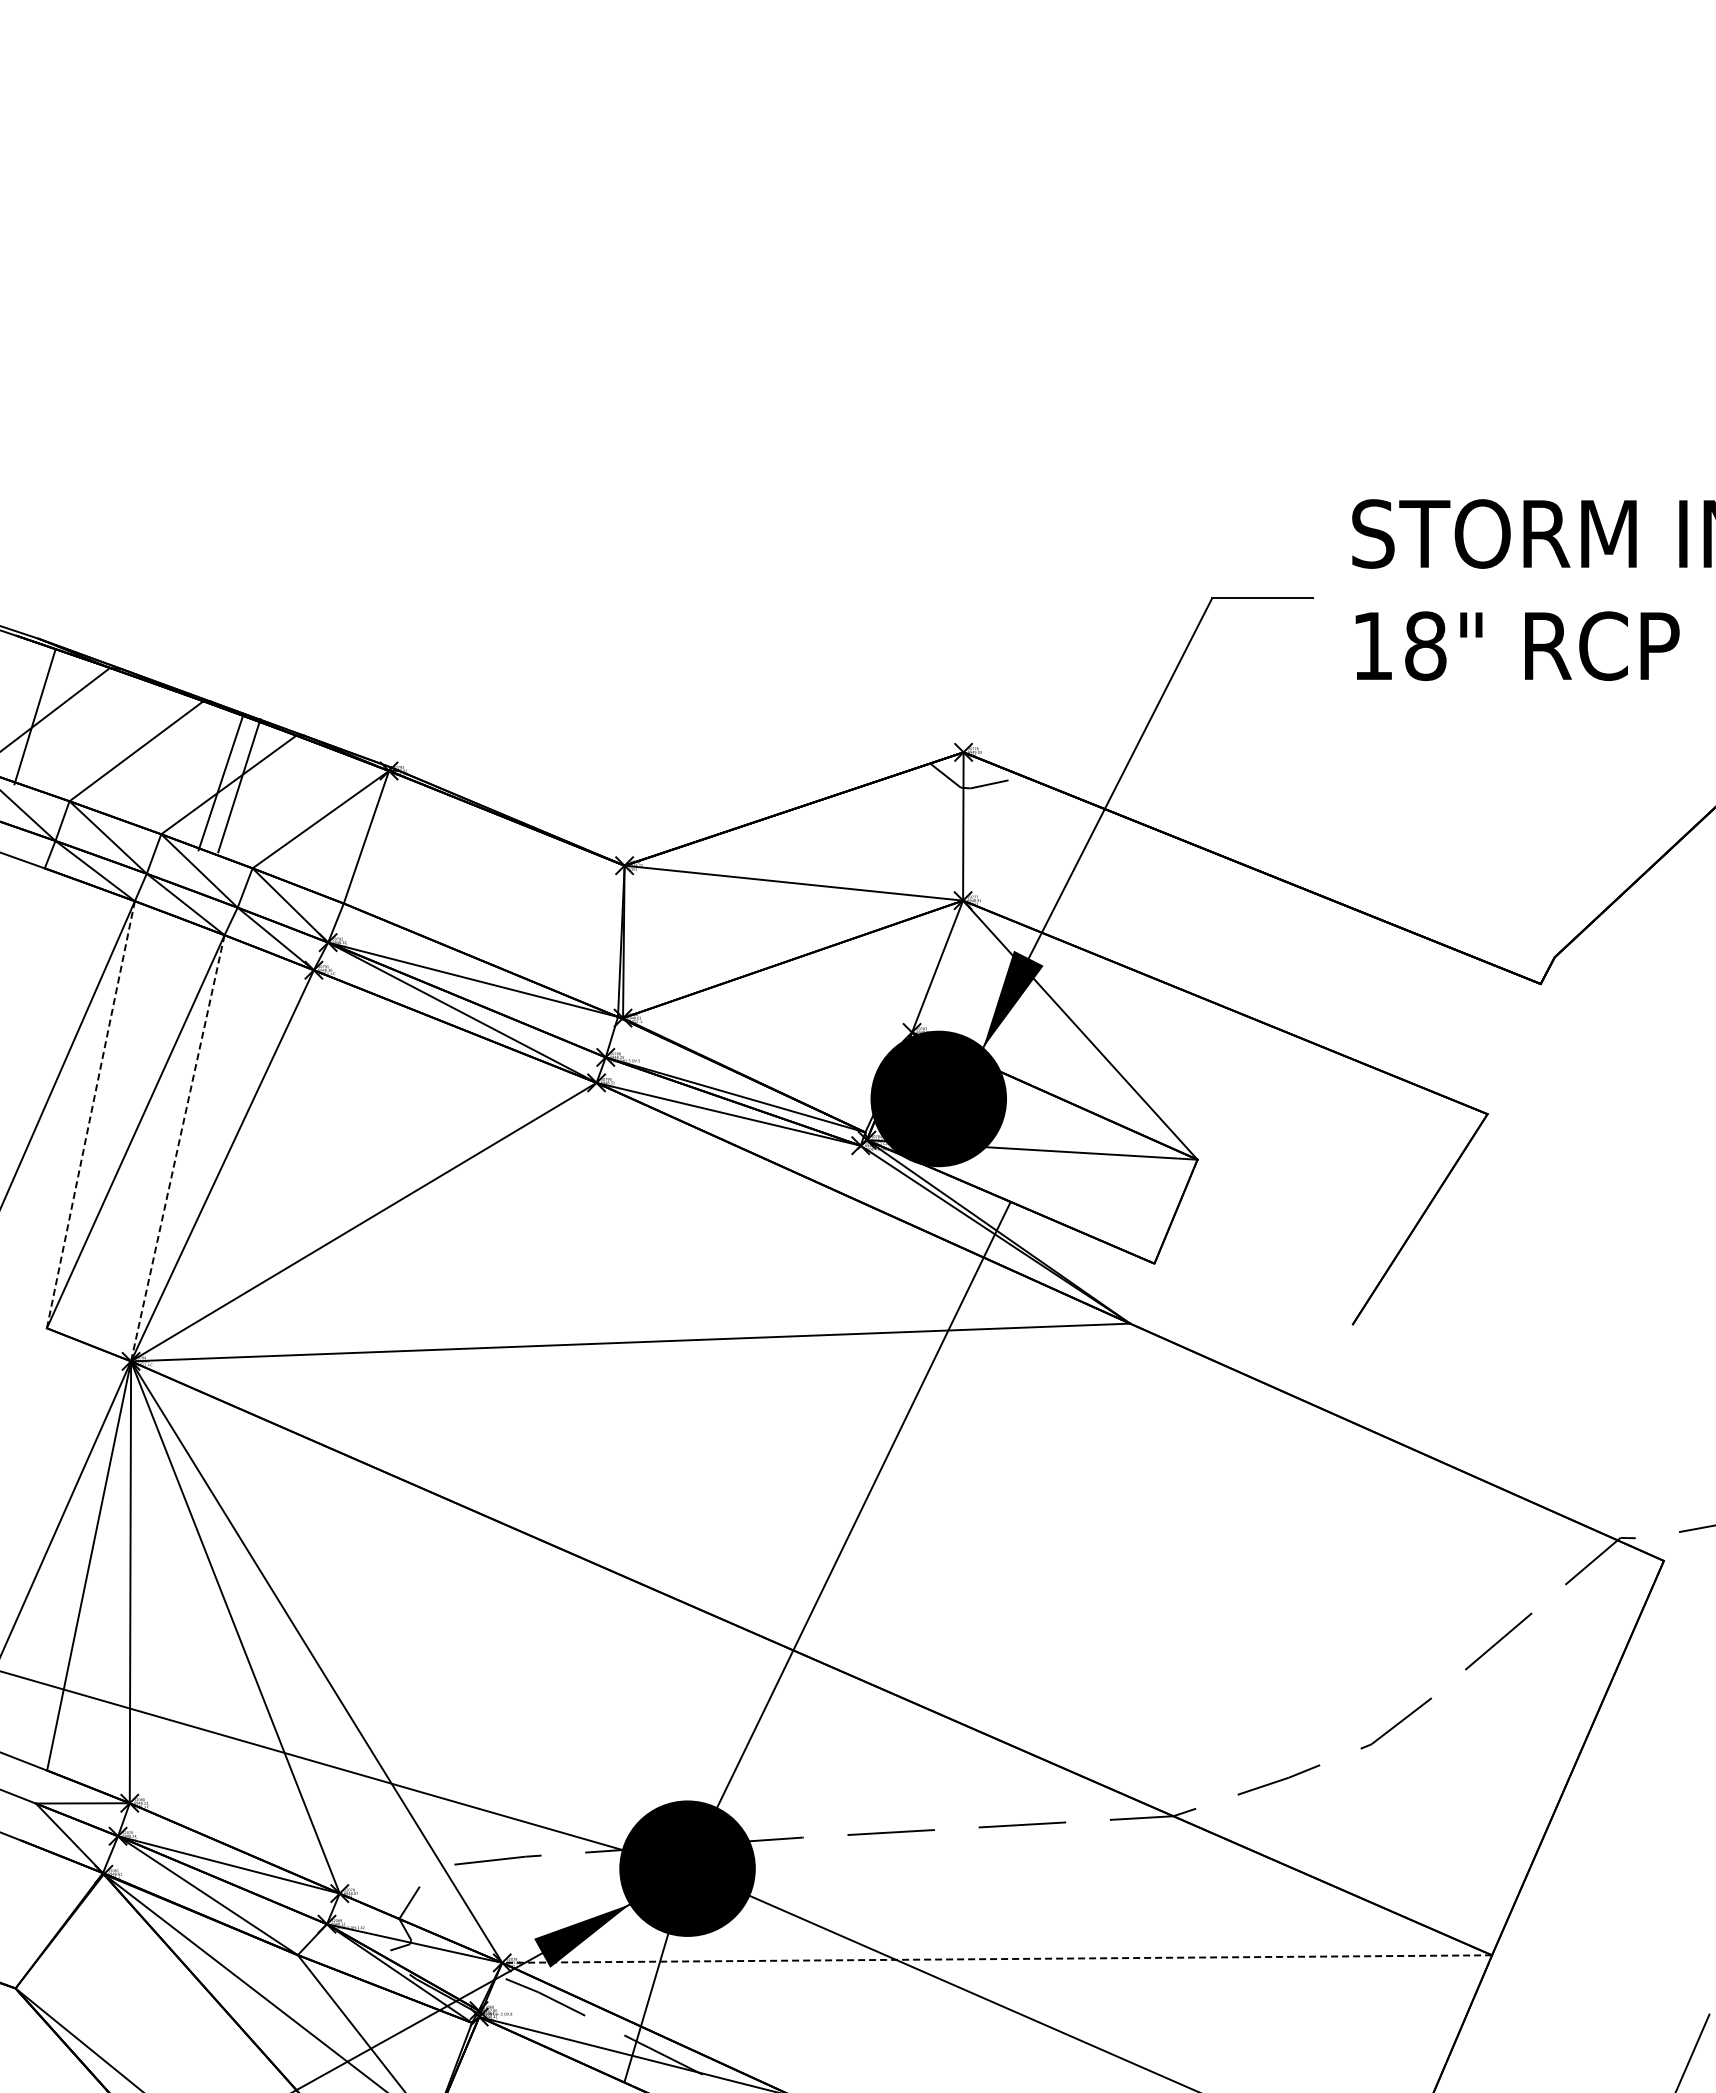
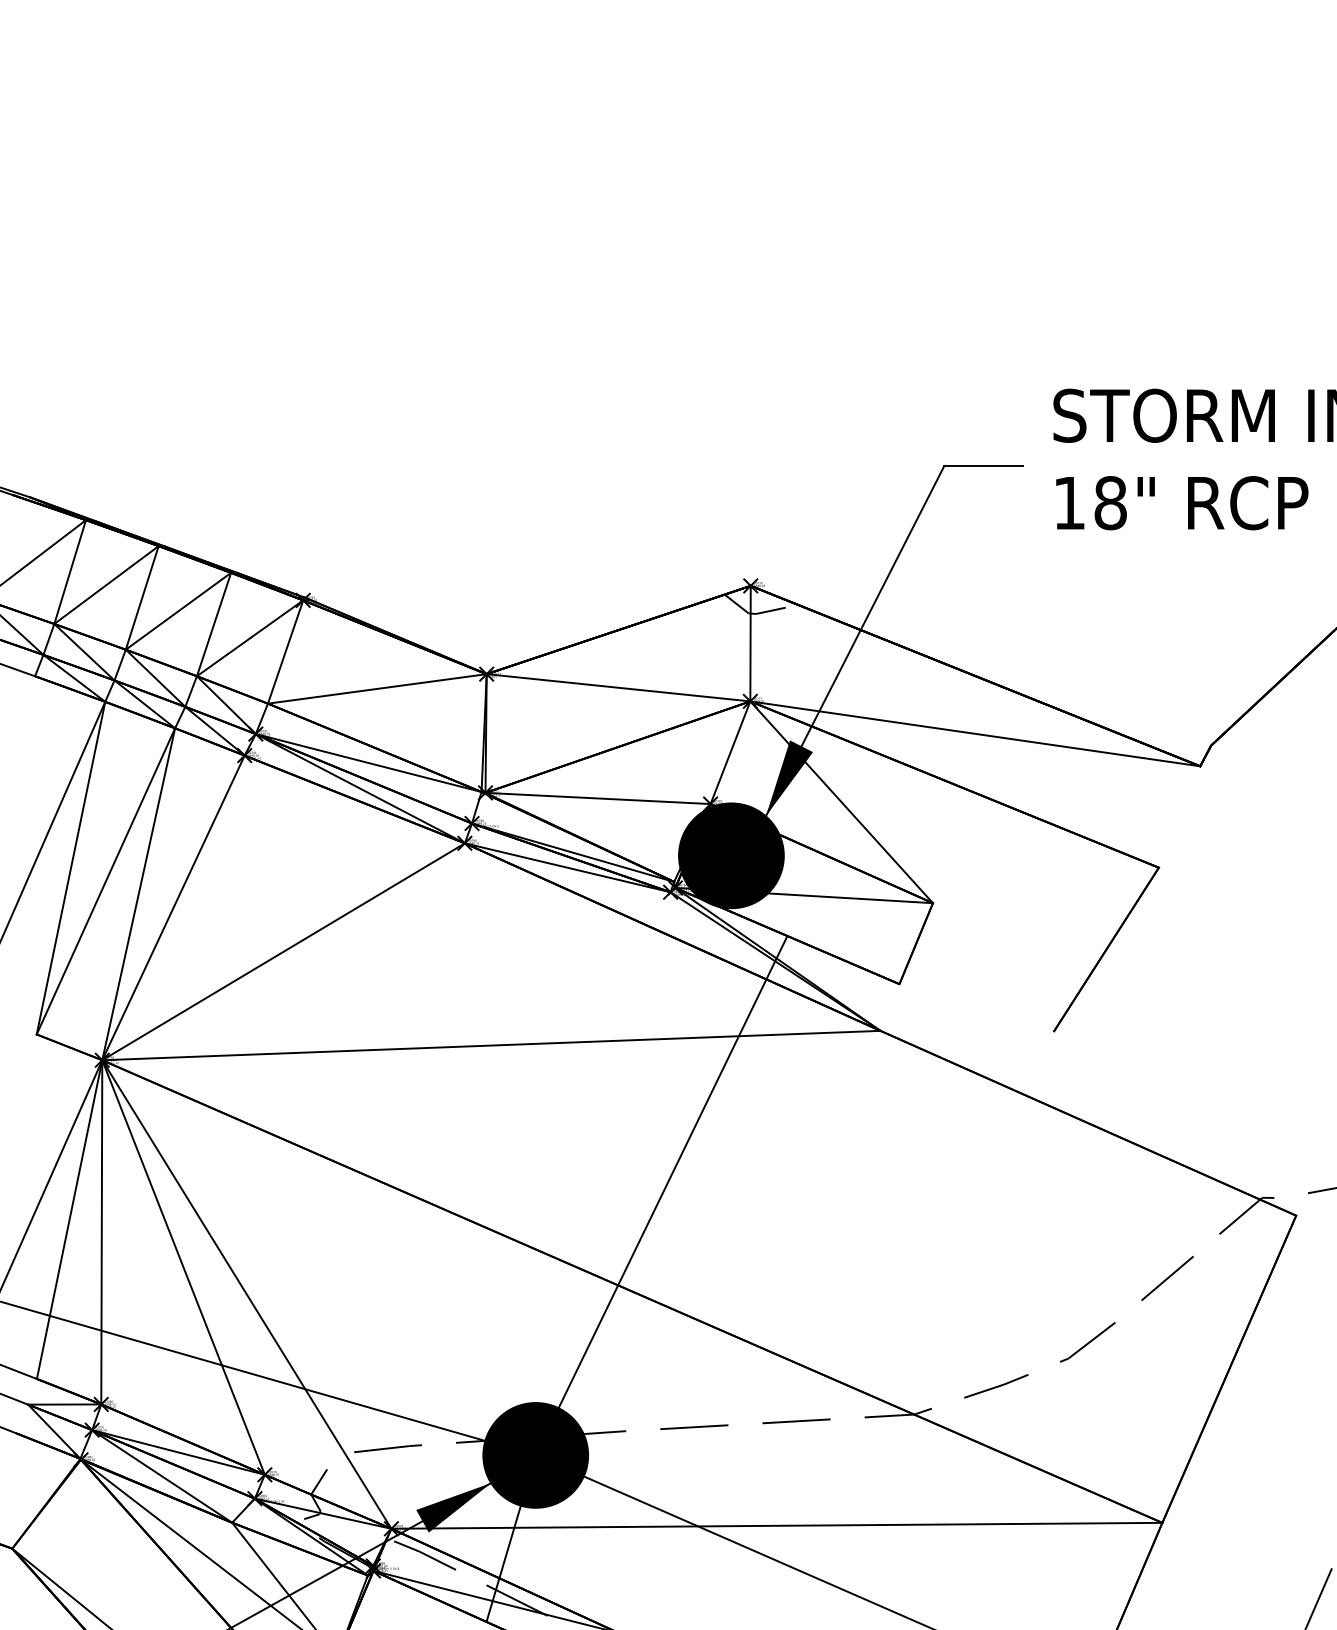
line: (34, 717) -> (69, 571), moved
line: (220, 783) -> (214, 624), moved
line: (239, 785) -> (142, 597), moved
line: (483, 884) -> (376, 688), added
line: (1251, 942) -> (974, 733), added
line: (767, 1025) -> (598, 798), added
line: (90, 1115) -> (70, 868), dashed -> solid
line: (177, 1148) -> (138, 894), dashed -> solid
line: (997, 1959) -> (777, 1526), dashed -> solid

